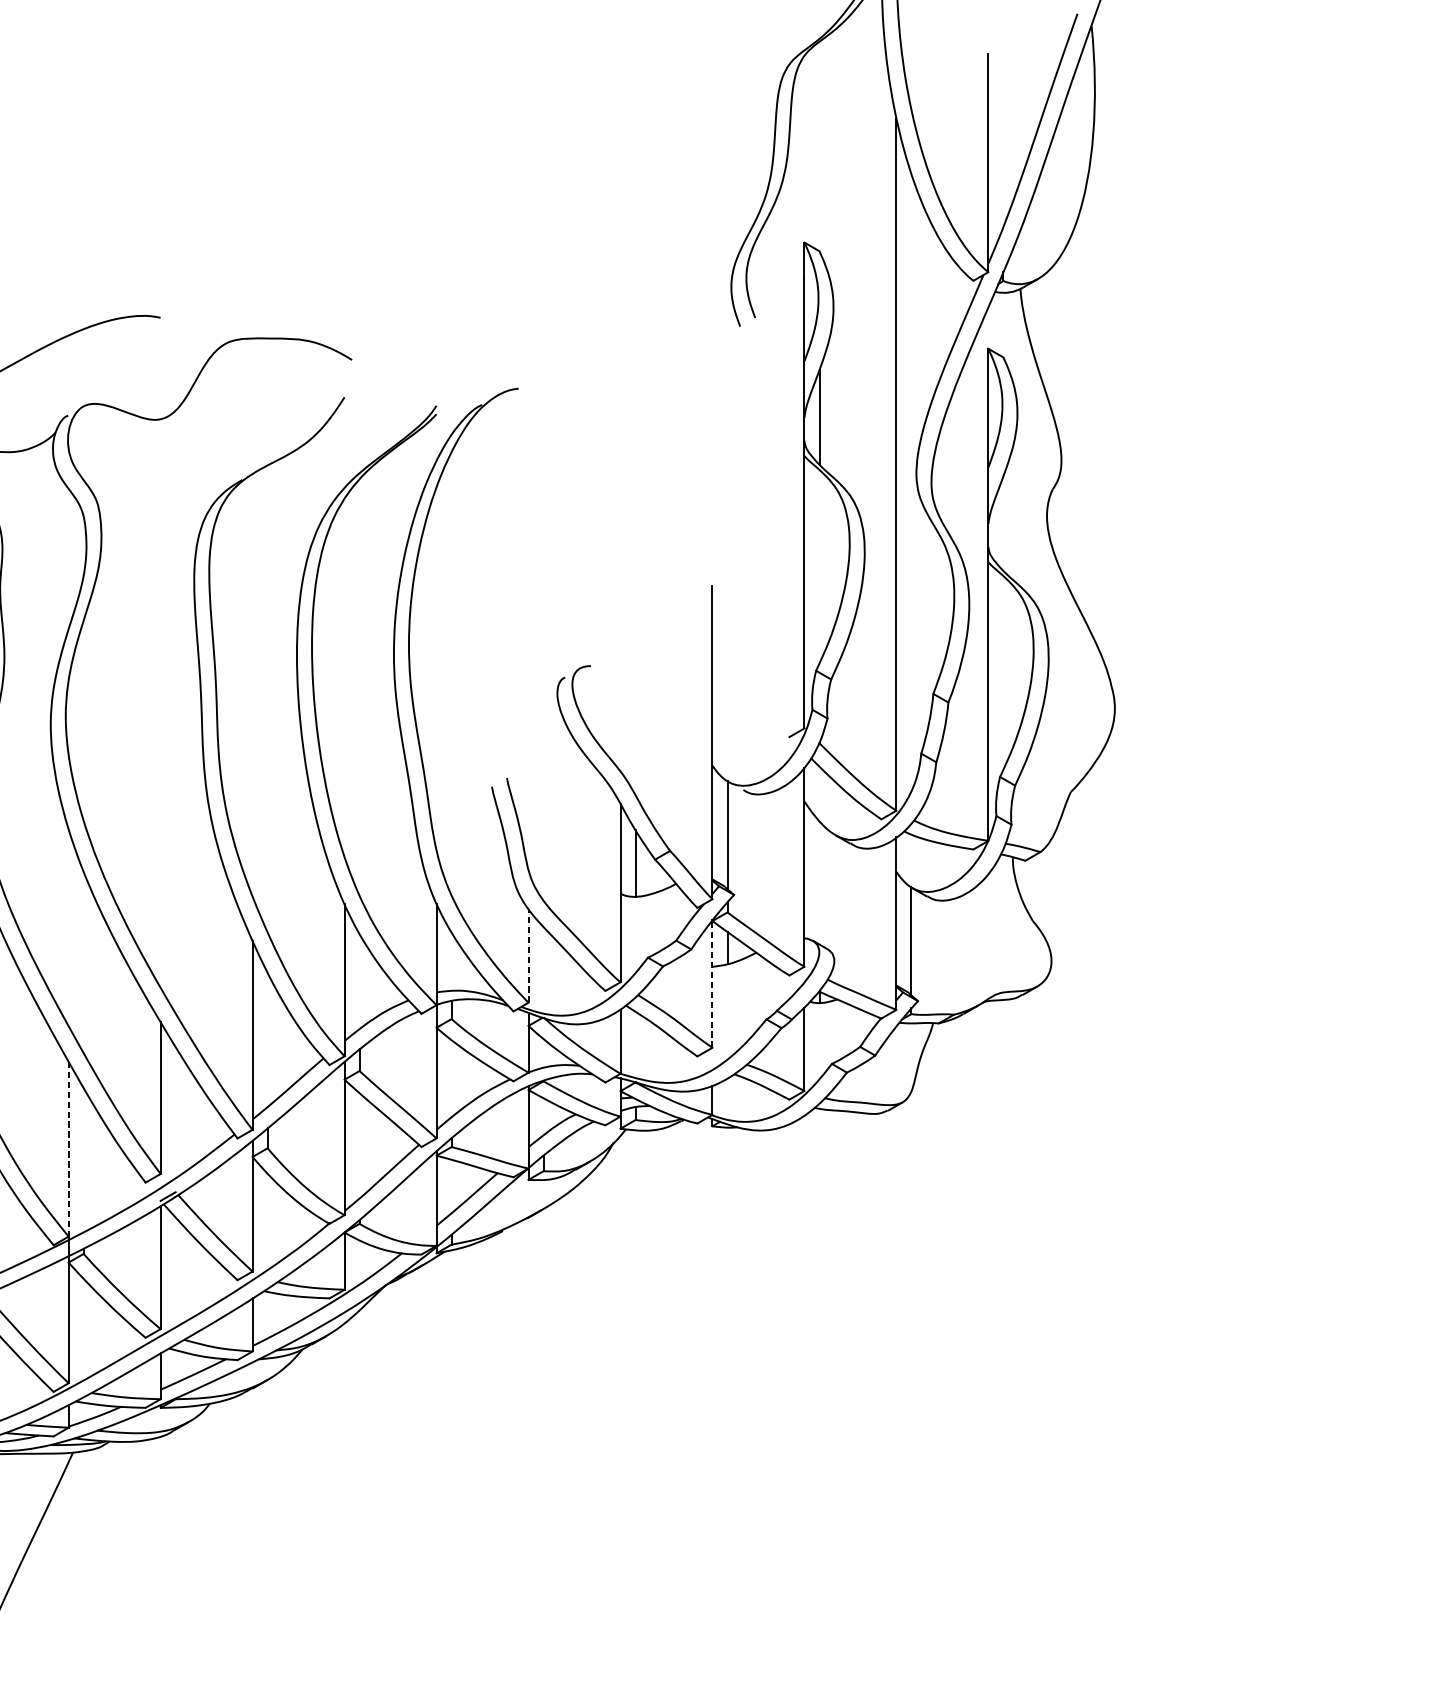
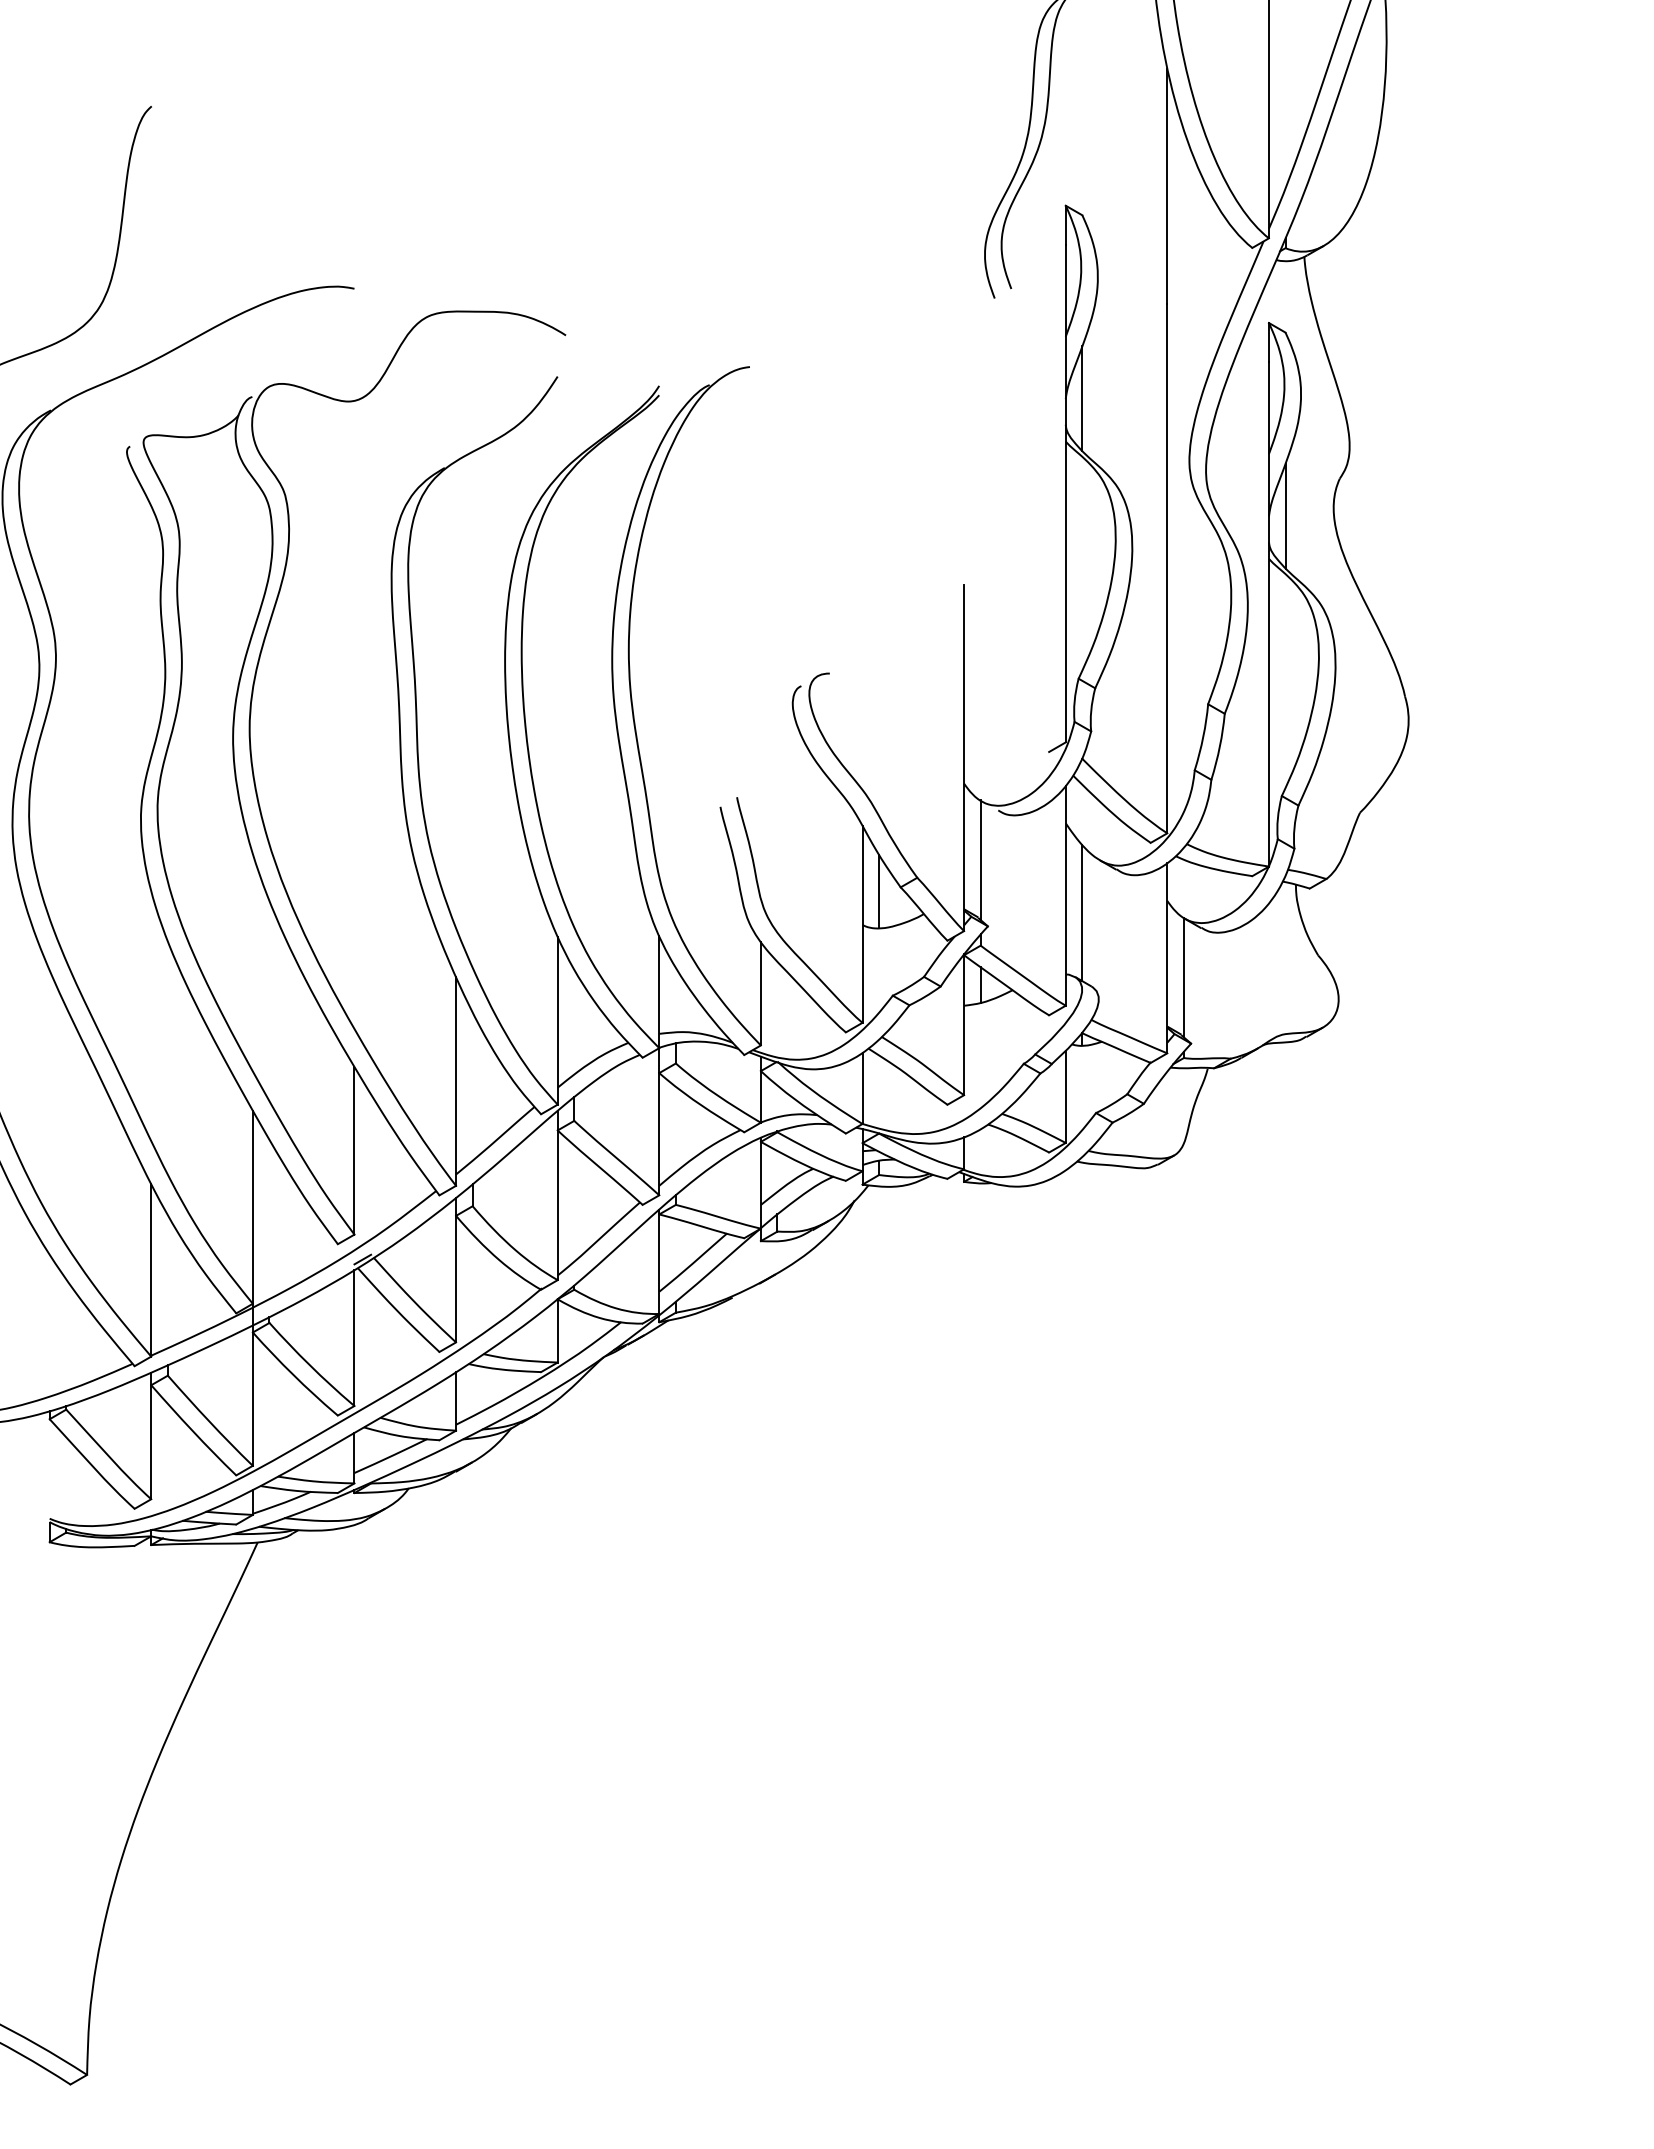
line: (1003, 523) -> (1285, 515), added
line: (819, 882) -> (1082, 912), added
line: (528, 955) -> (760, 993), dashed -> solid
line: (712, 984) -> (964, 1025), dashed -> solid
line: (68, 1149) -> (252, 1207), dashed -> solid

